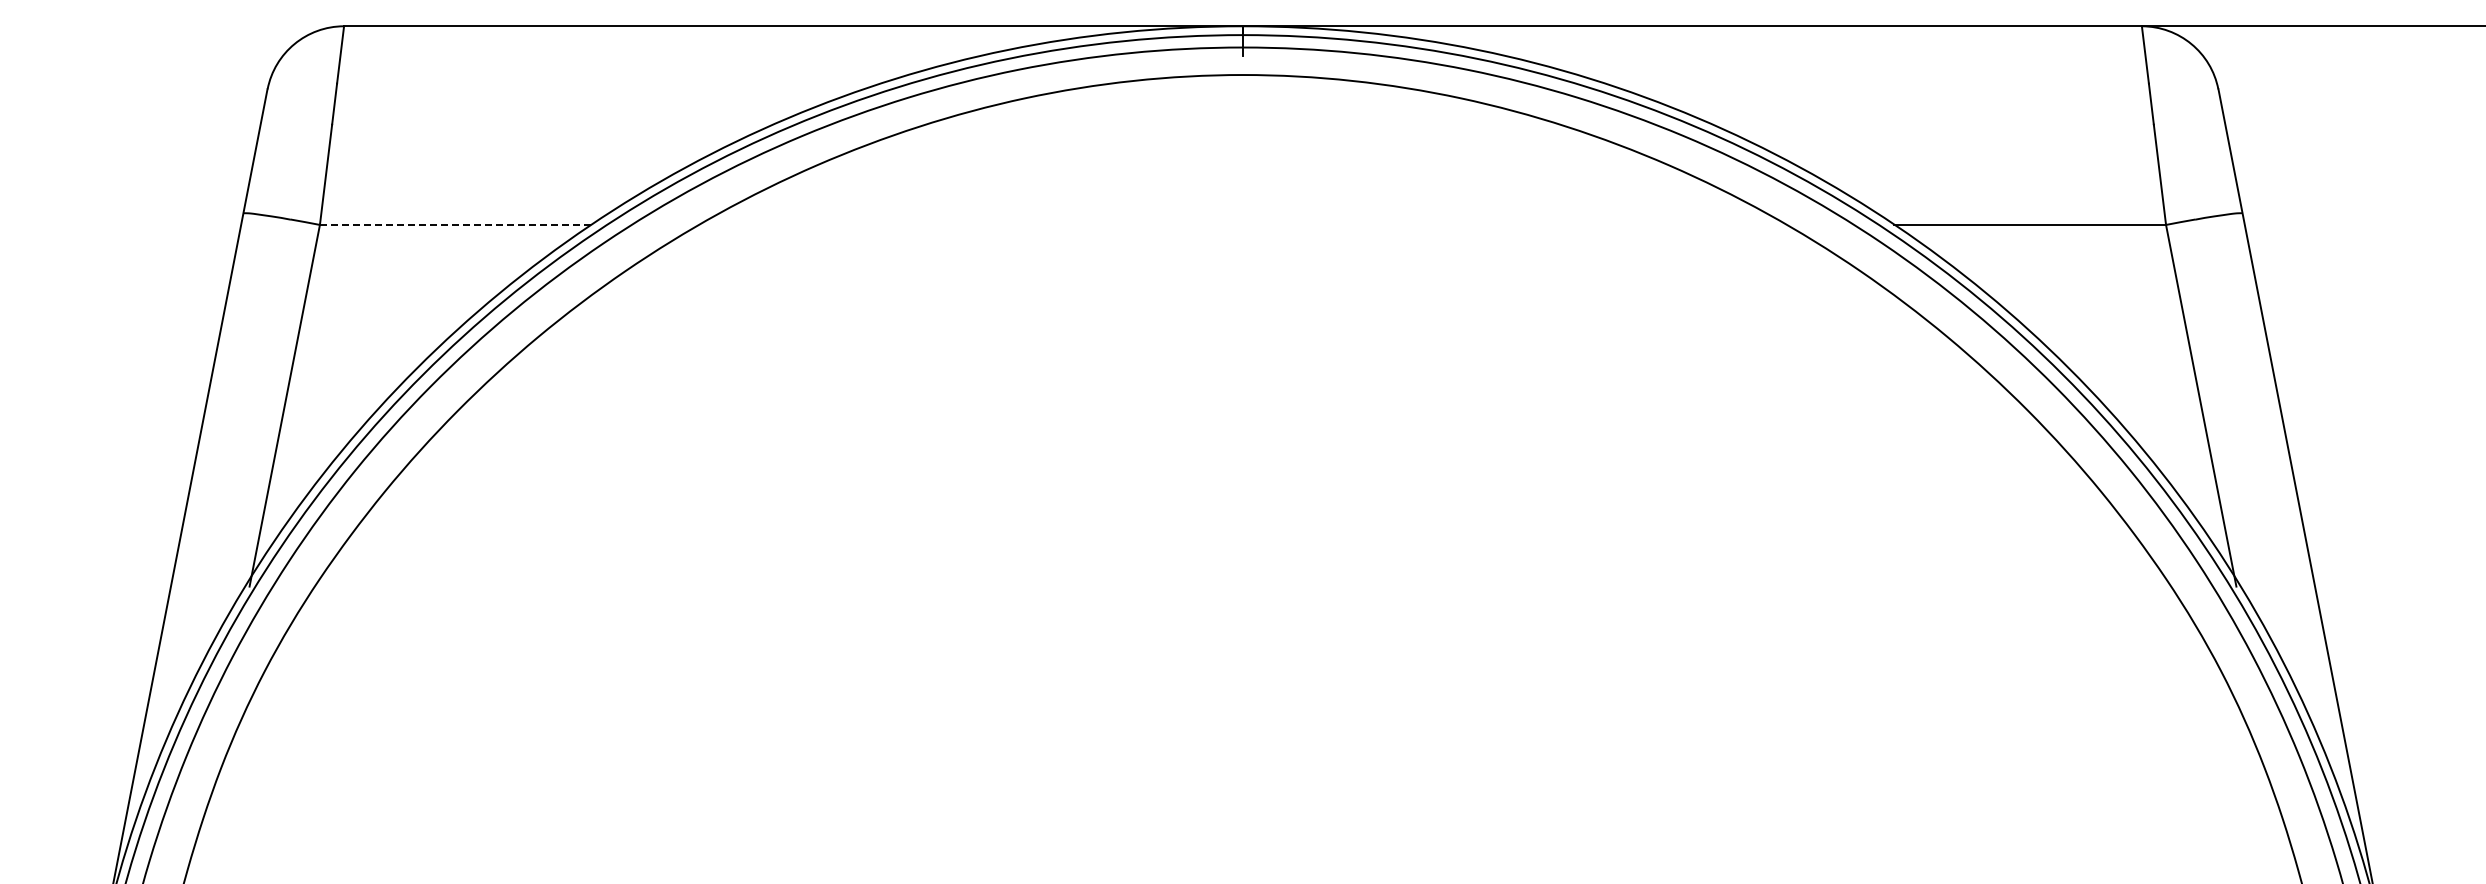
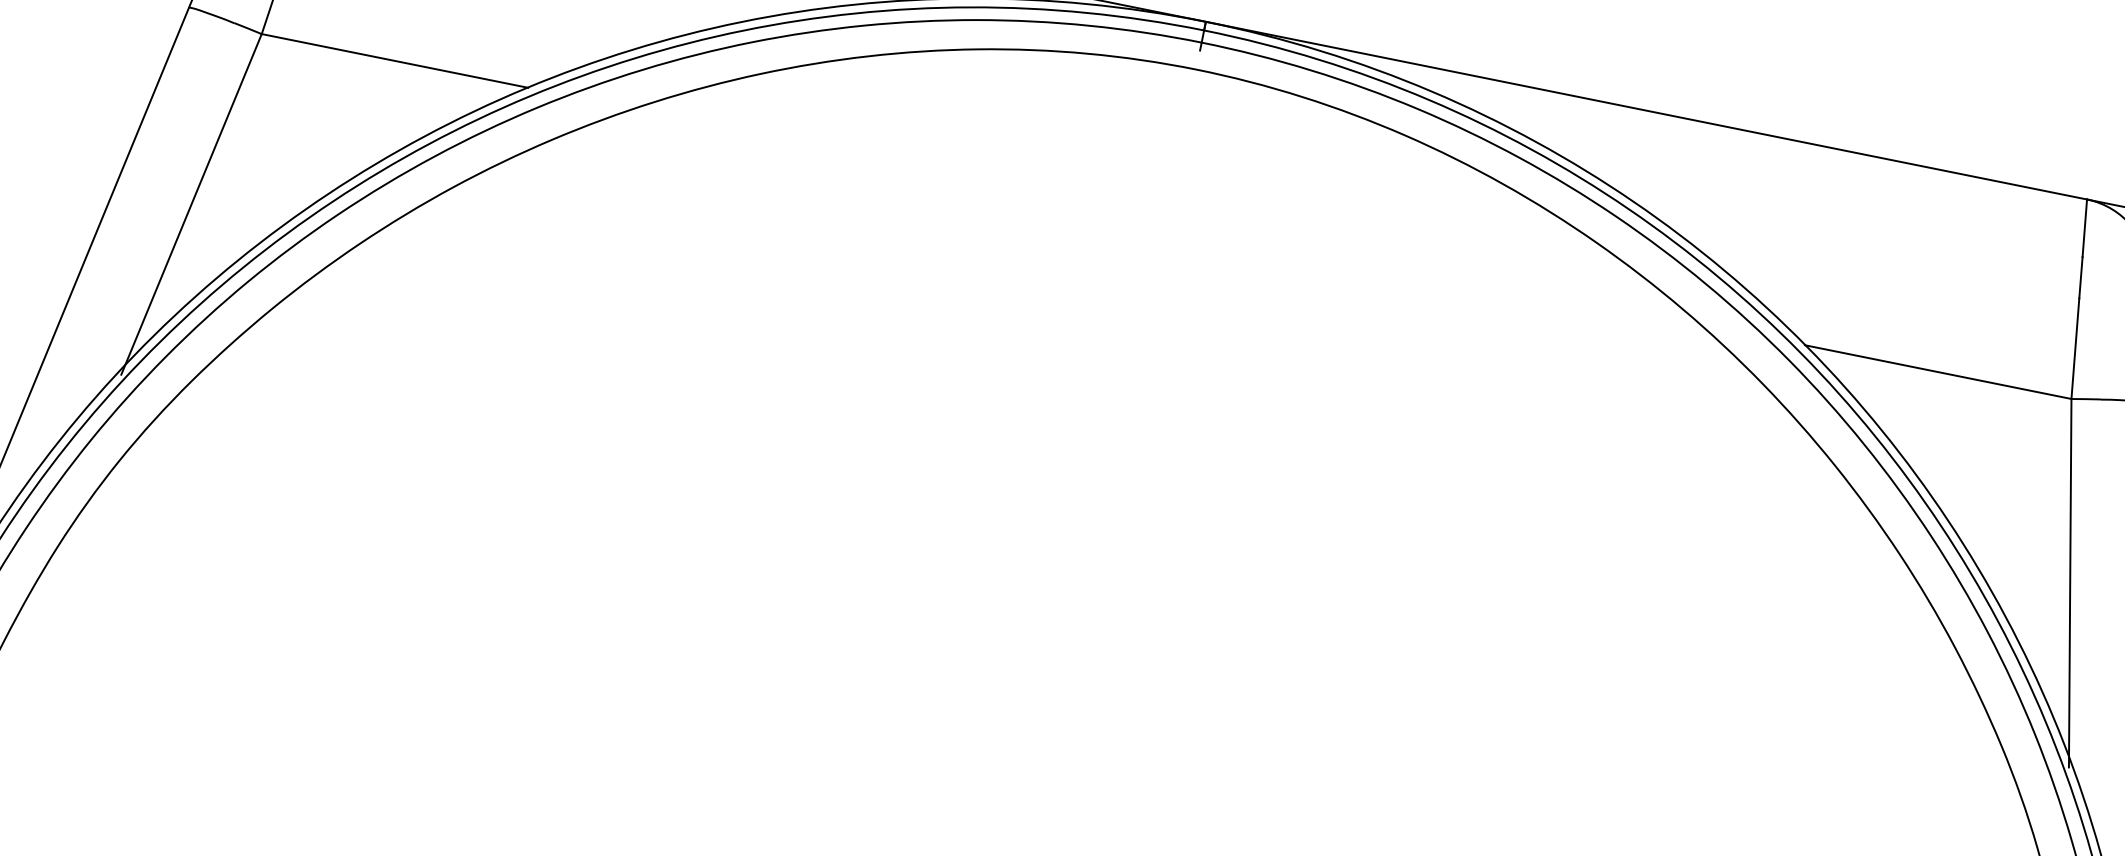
line: (455, 224) -> (394, 60), dashed -> solid

